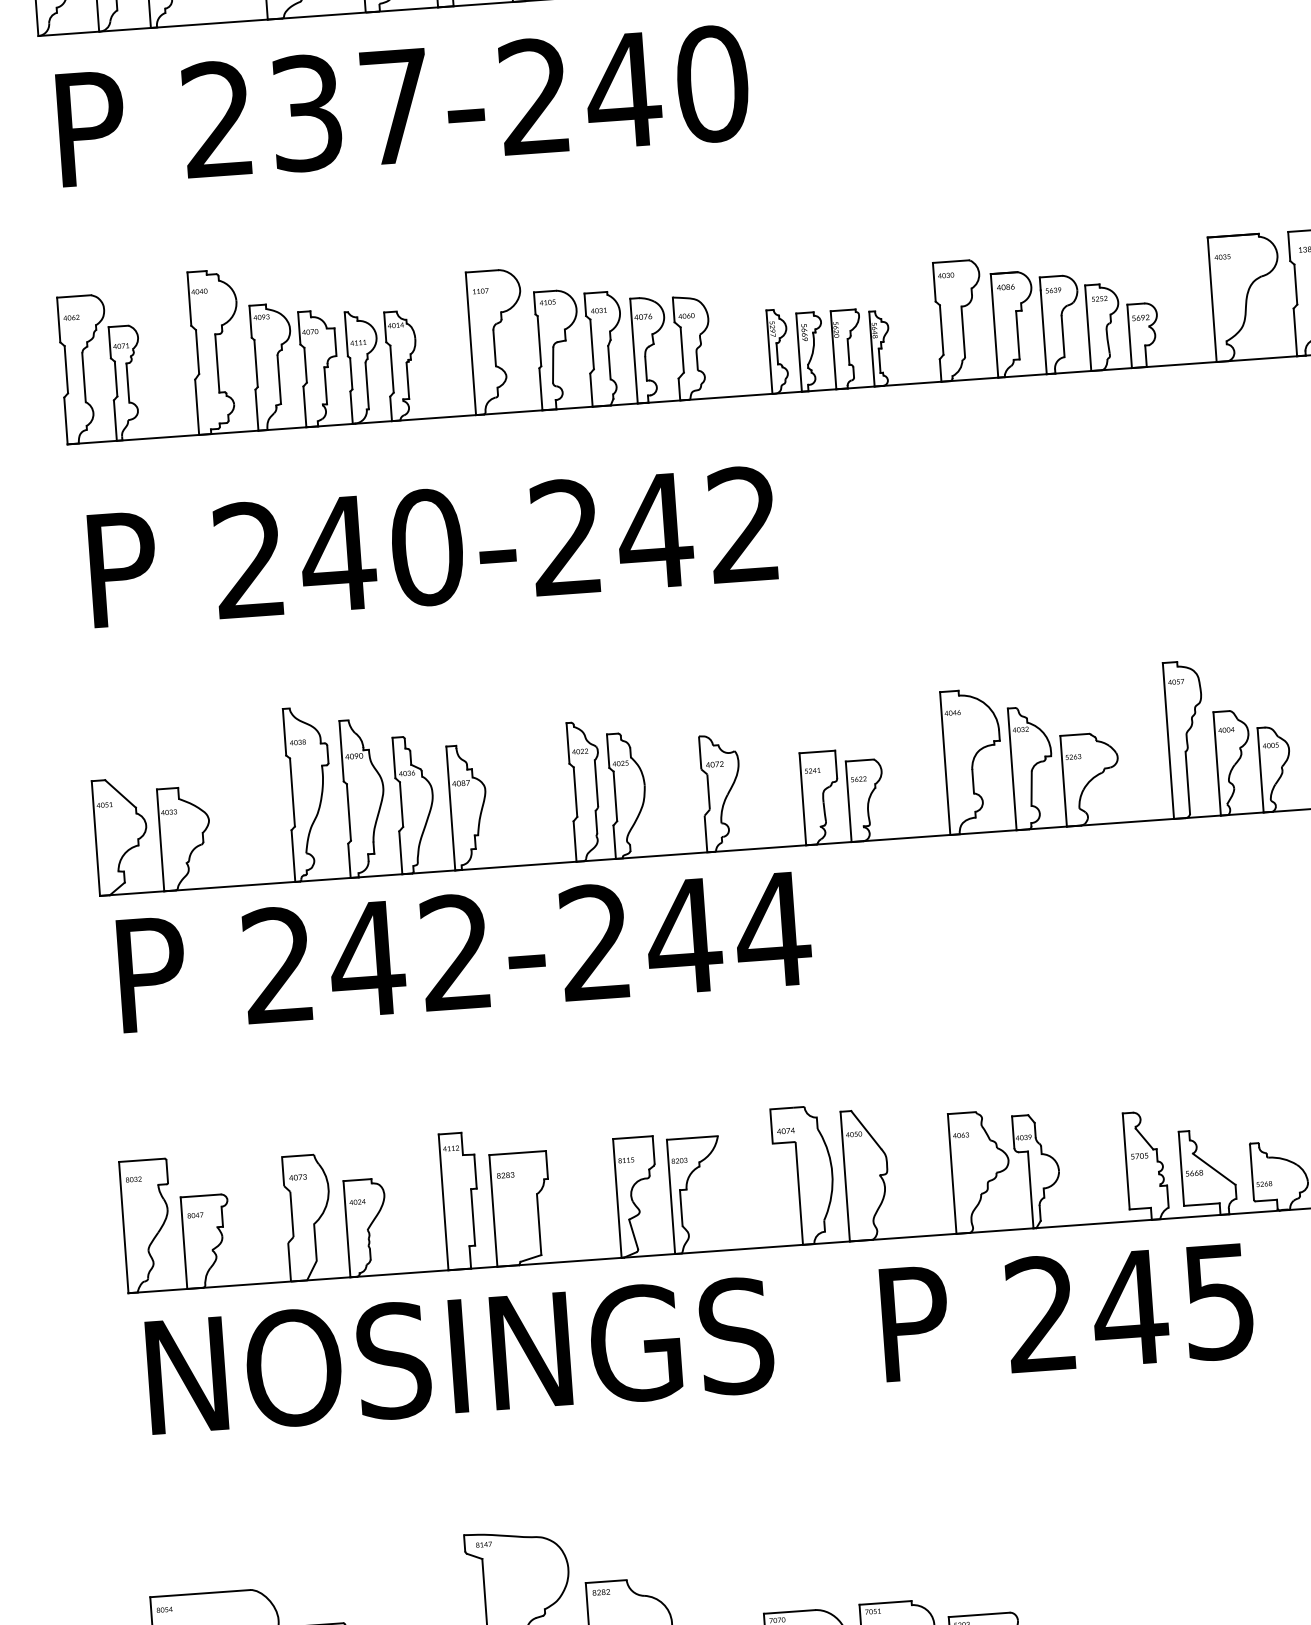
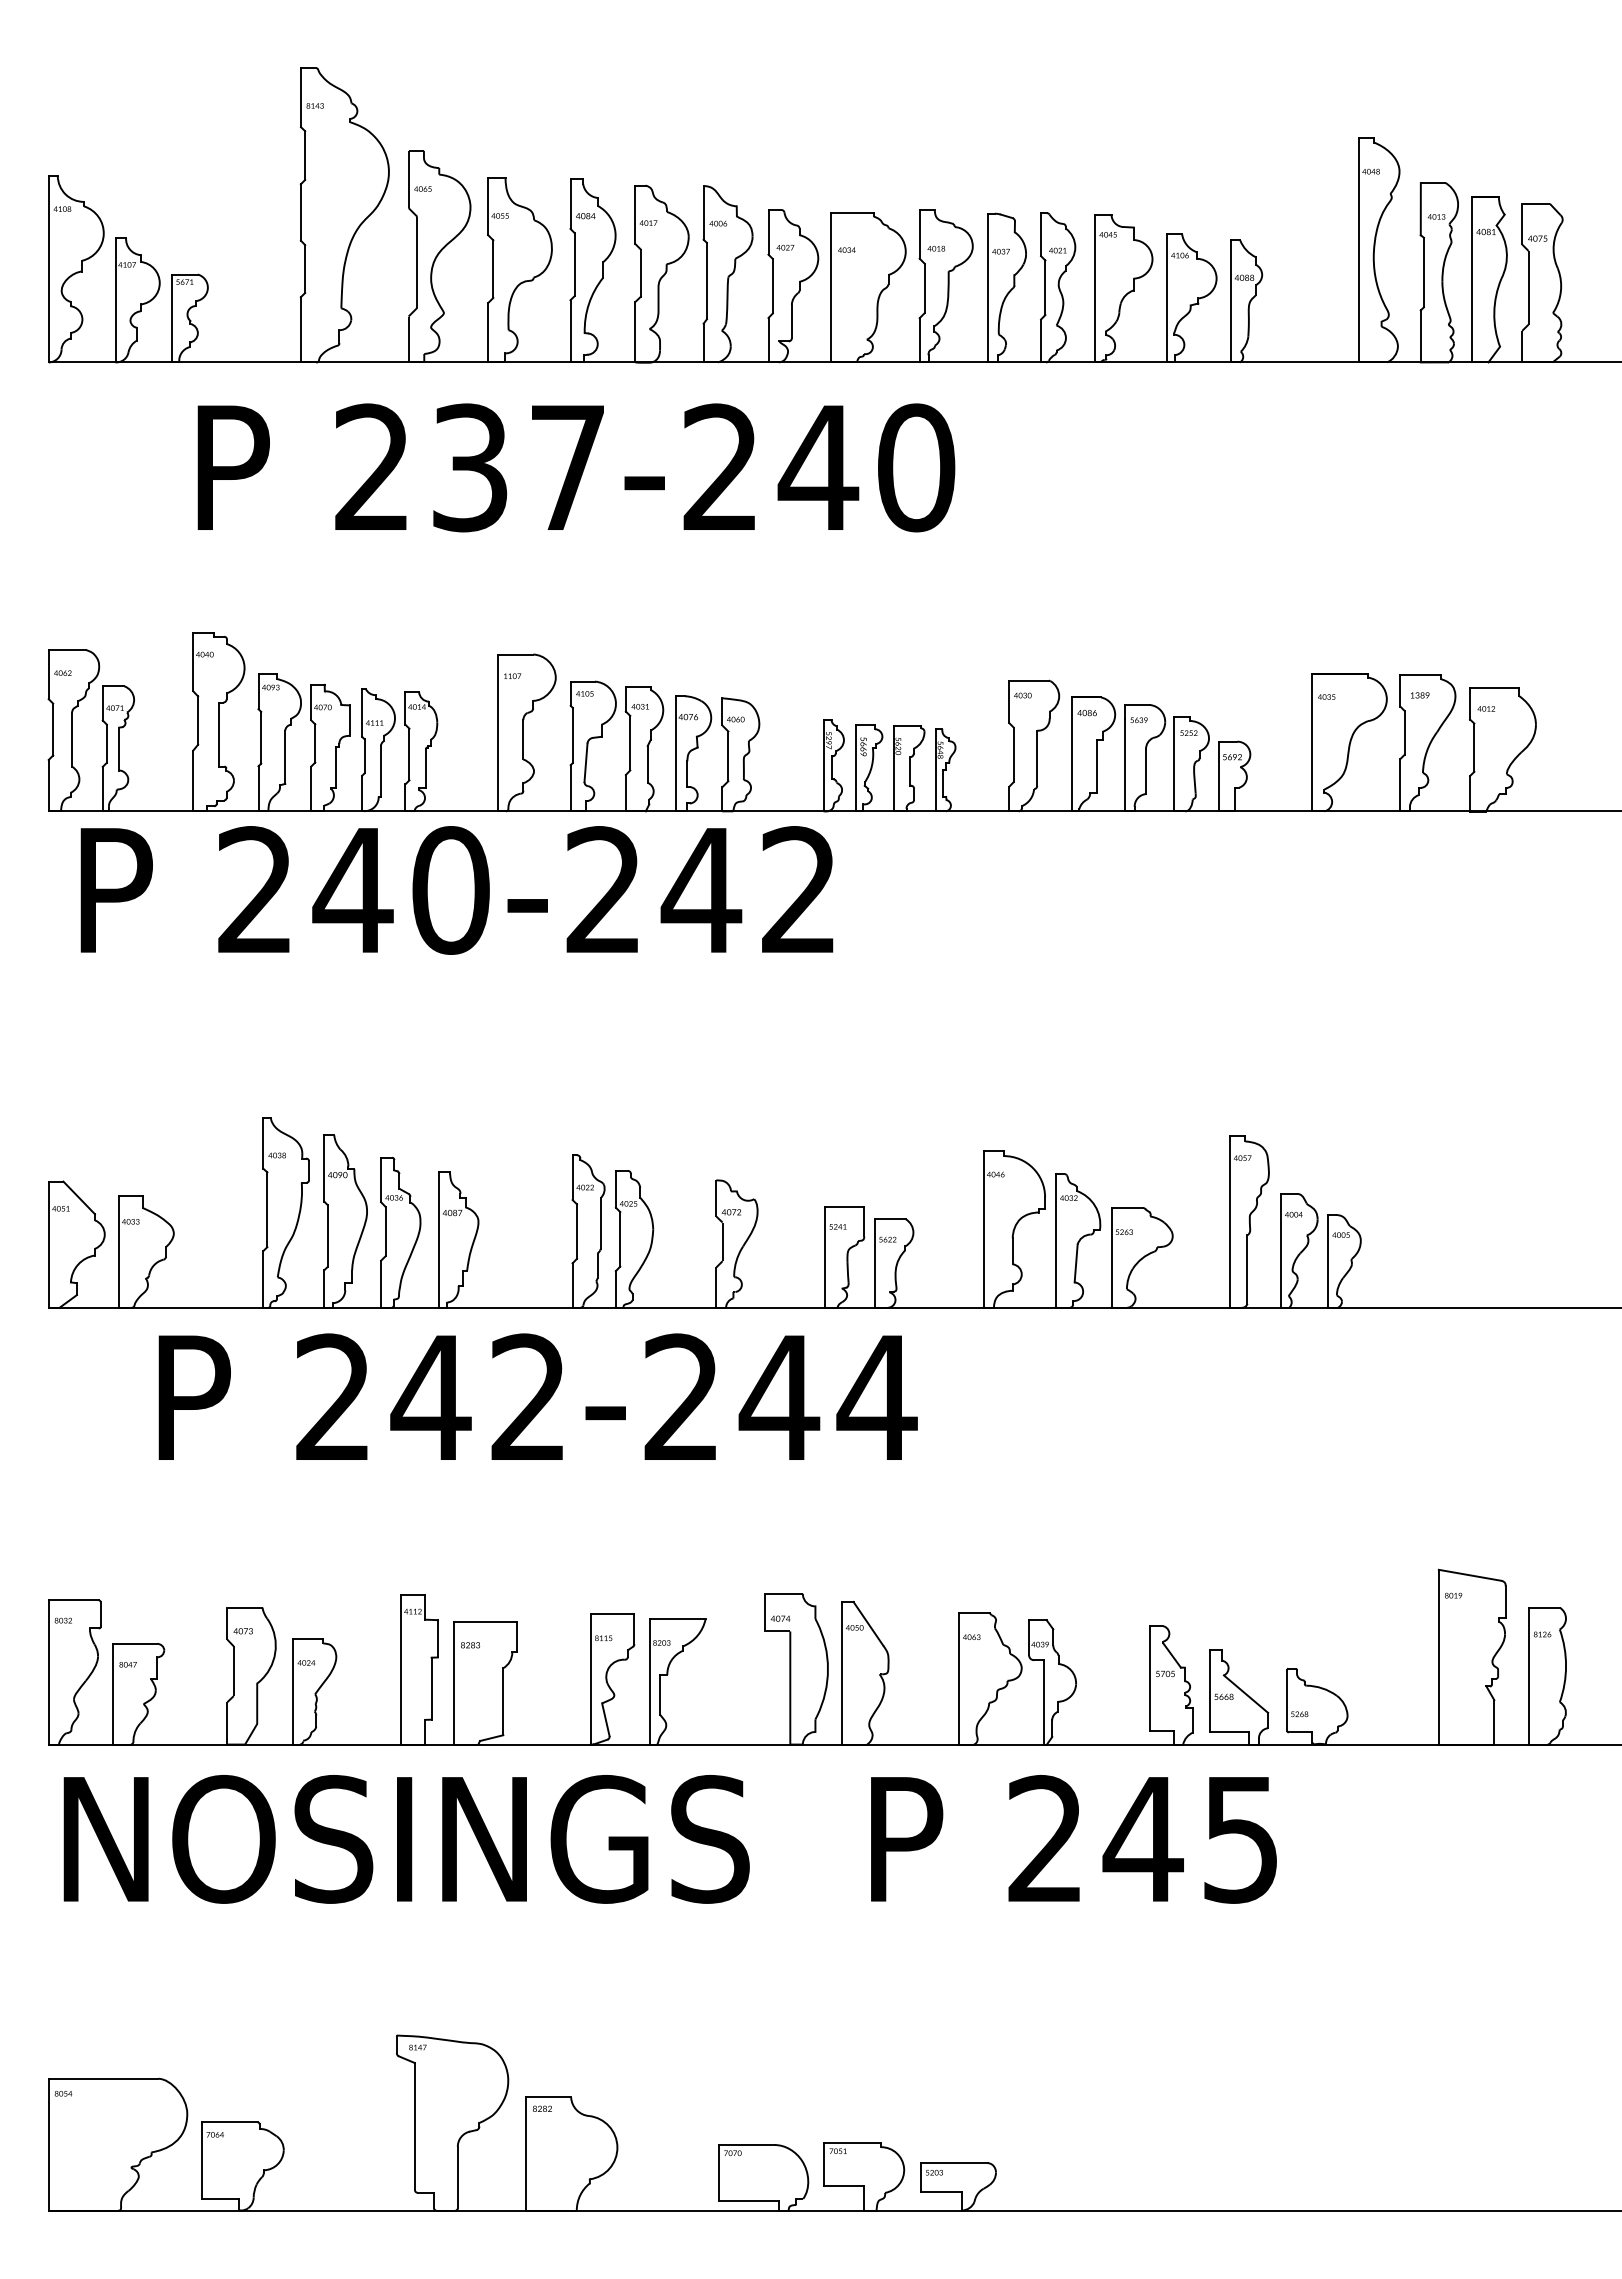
text: (403, 105) -> (576, 467), moved
text: (432, 547) -> (456, 890), moved
text: (463, 950) -> (537, 1396), moved

